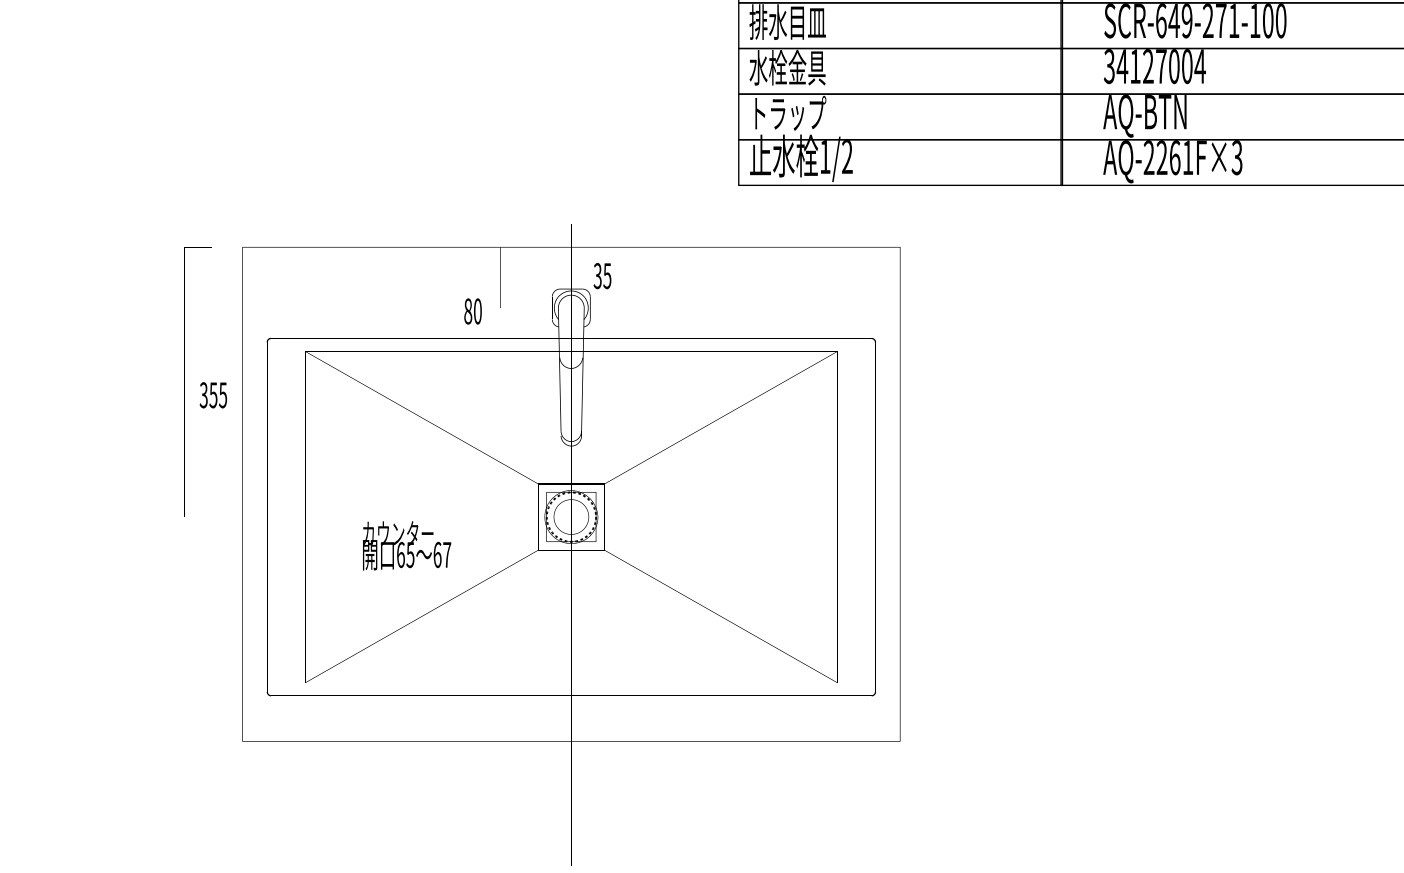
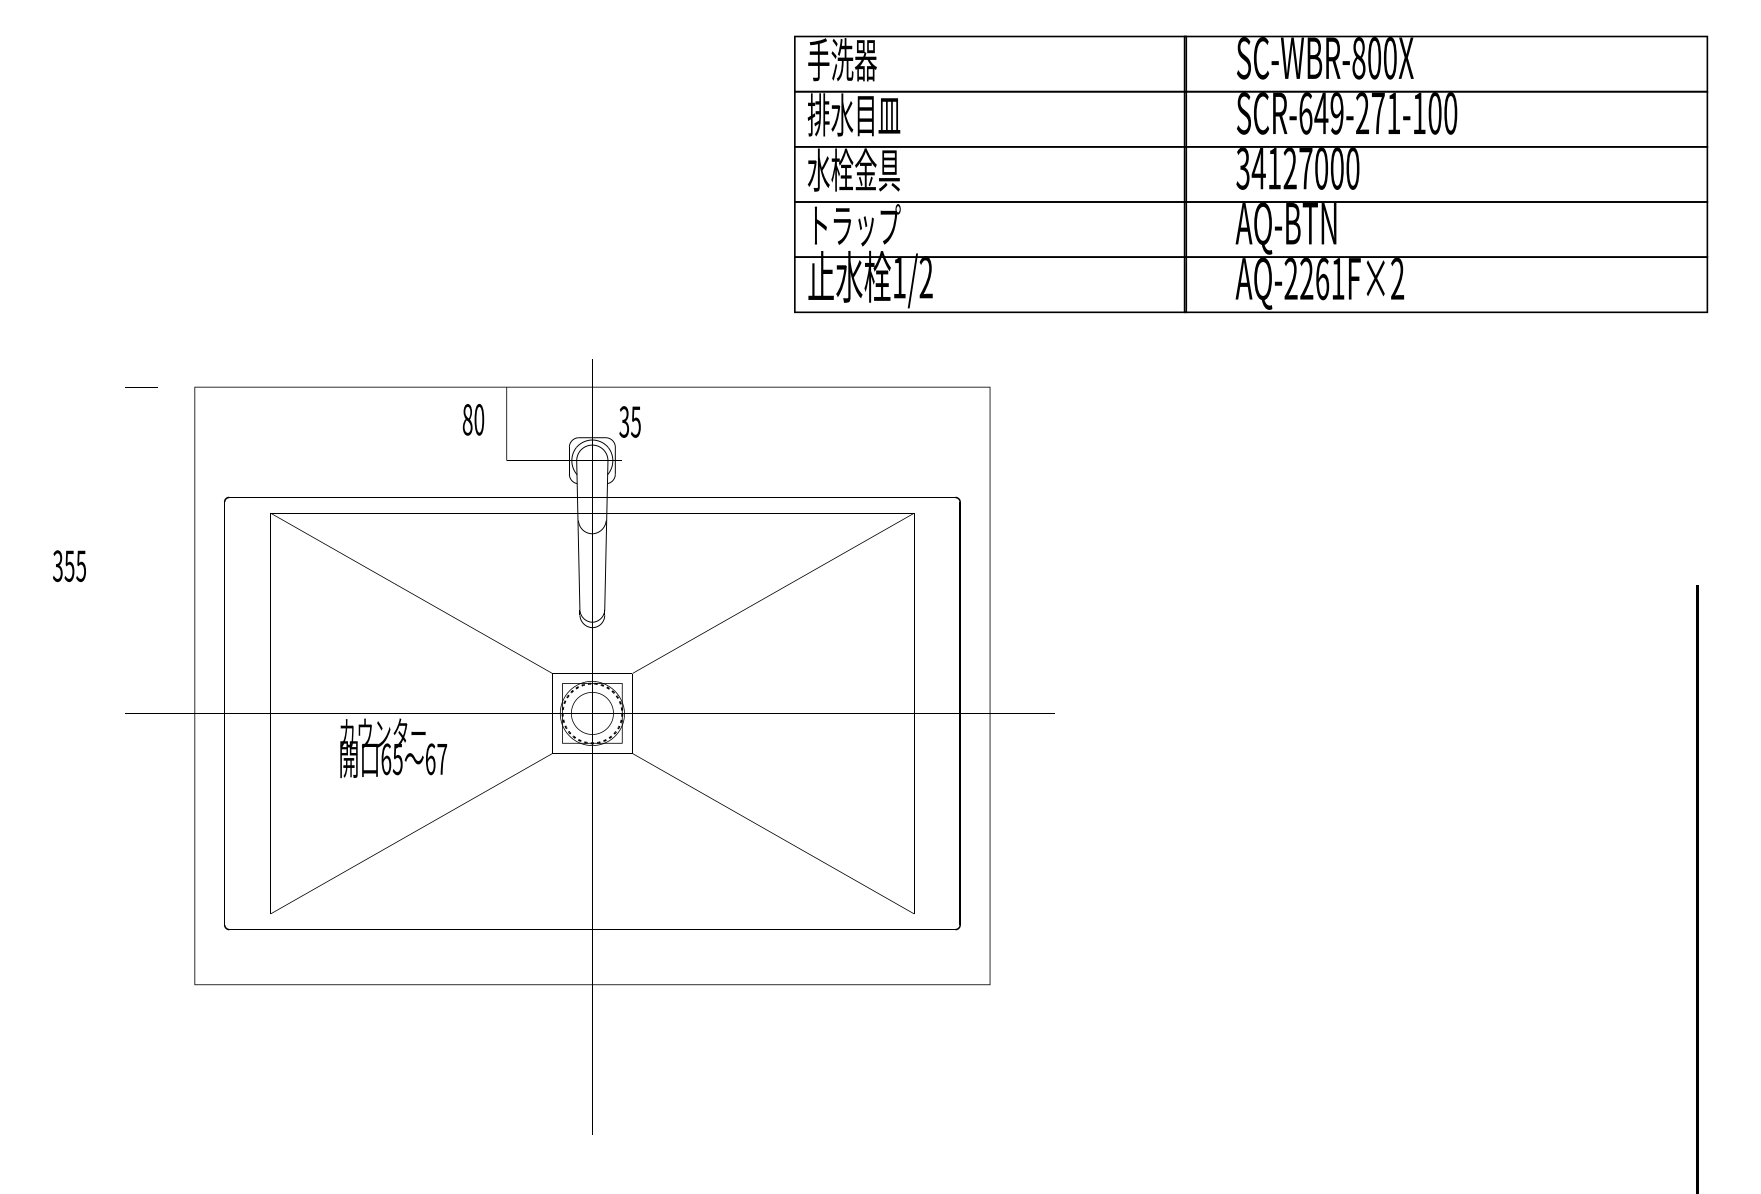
text: (1199, 66) -> (1352, 168), 34127004 -> 34127000
text: (1237, 158) -> (1397, 279), AQ-2261F×3 -> AQ-2261F×2
text: (473, 311) -> (473, 419), moved
text: (213, 394) -> (69, 565), moved

